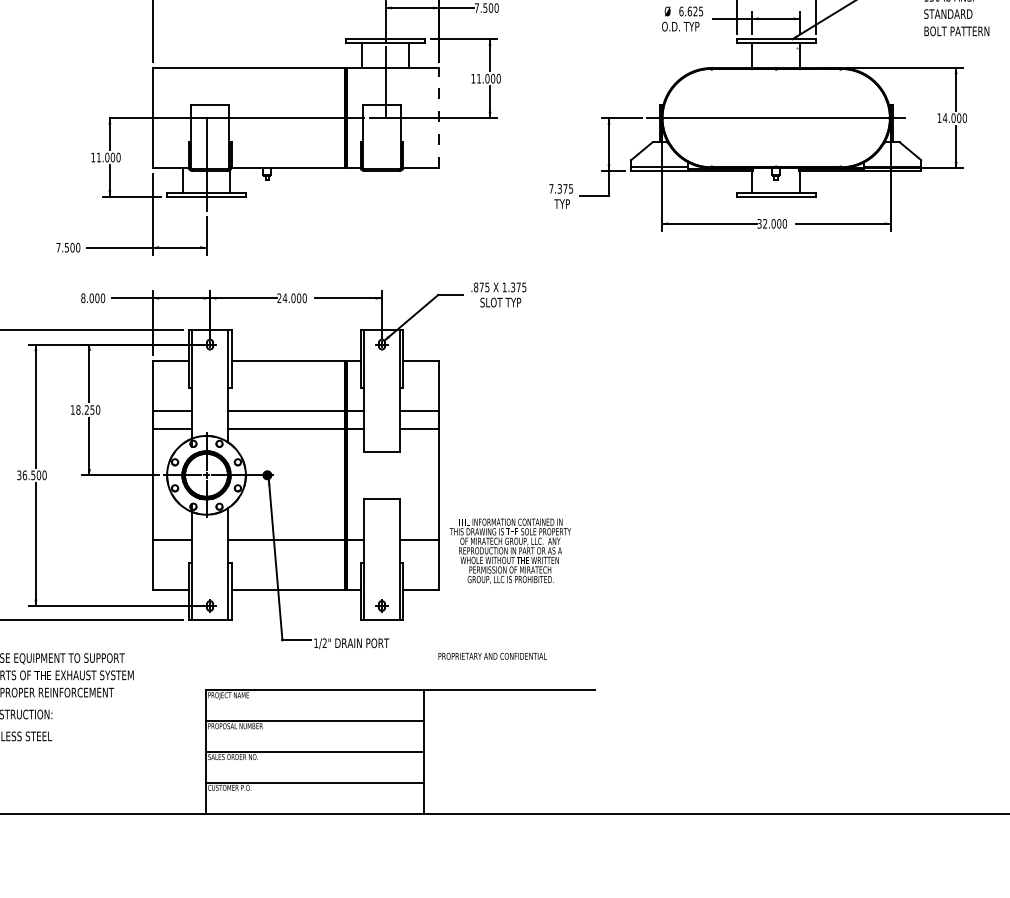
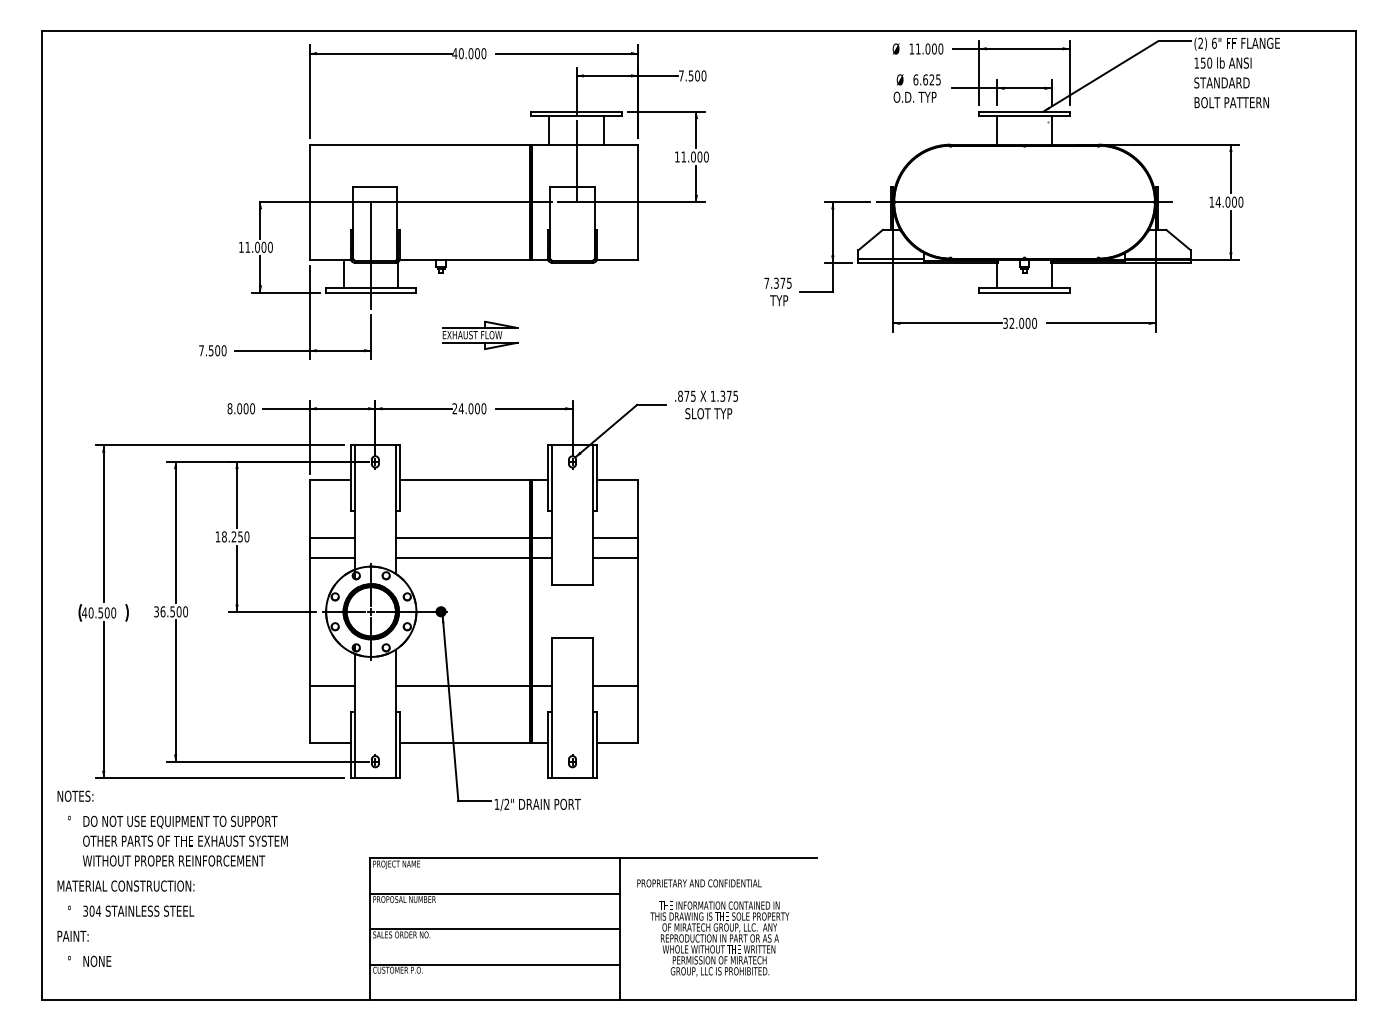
line: (439, 117) -> (638, 201), dashed -> solid
part: (301, 233) -> (480, 334), added
text: (510, 550) -> (719, 938), moved
text: (492, 656) -> (699, 883), moved

